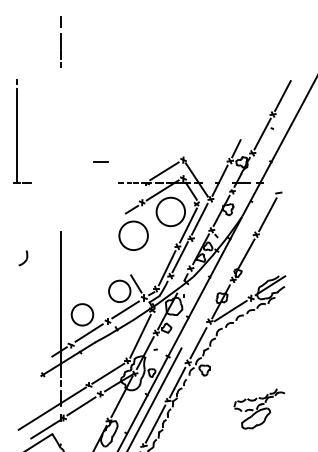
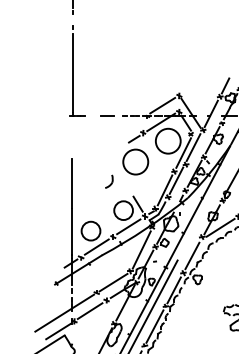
part: (22, 131) -> (77, 70), moved
line: (100, 161) -> (106, 115), moved
part: (23, 258) -> (109, 181), moved

